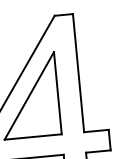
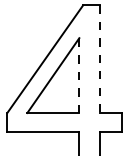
line: (78, 73) -> (99, 59), solid -> dashed
line: (58, 93) -> (79, 75), solid -> dashed

